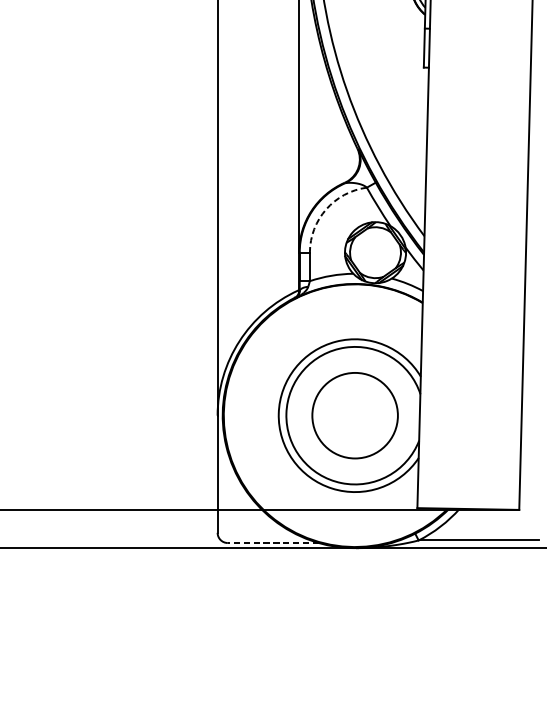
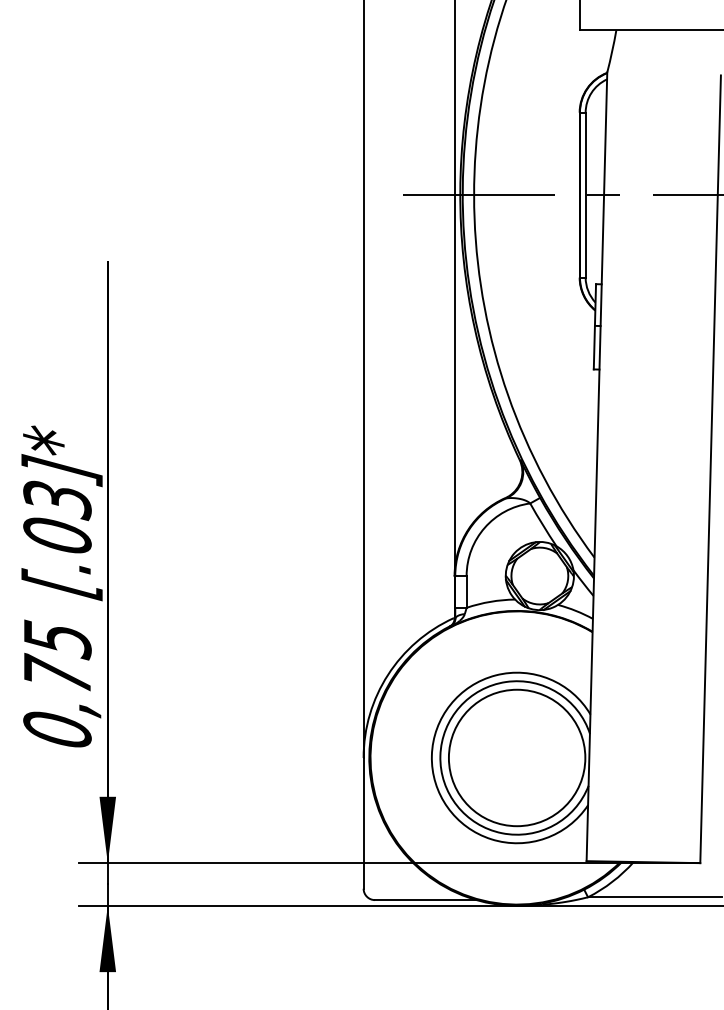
arc: (325, 209) -> (484, 527), dashed -> solid
circle: (354, 415) -> (516, 757), size x1.43
line: (273, 543) -> (425, 900), dashed -> solid

